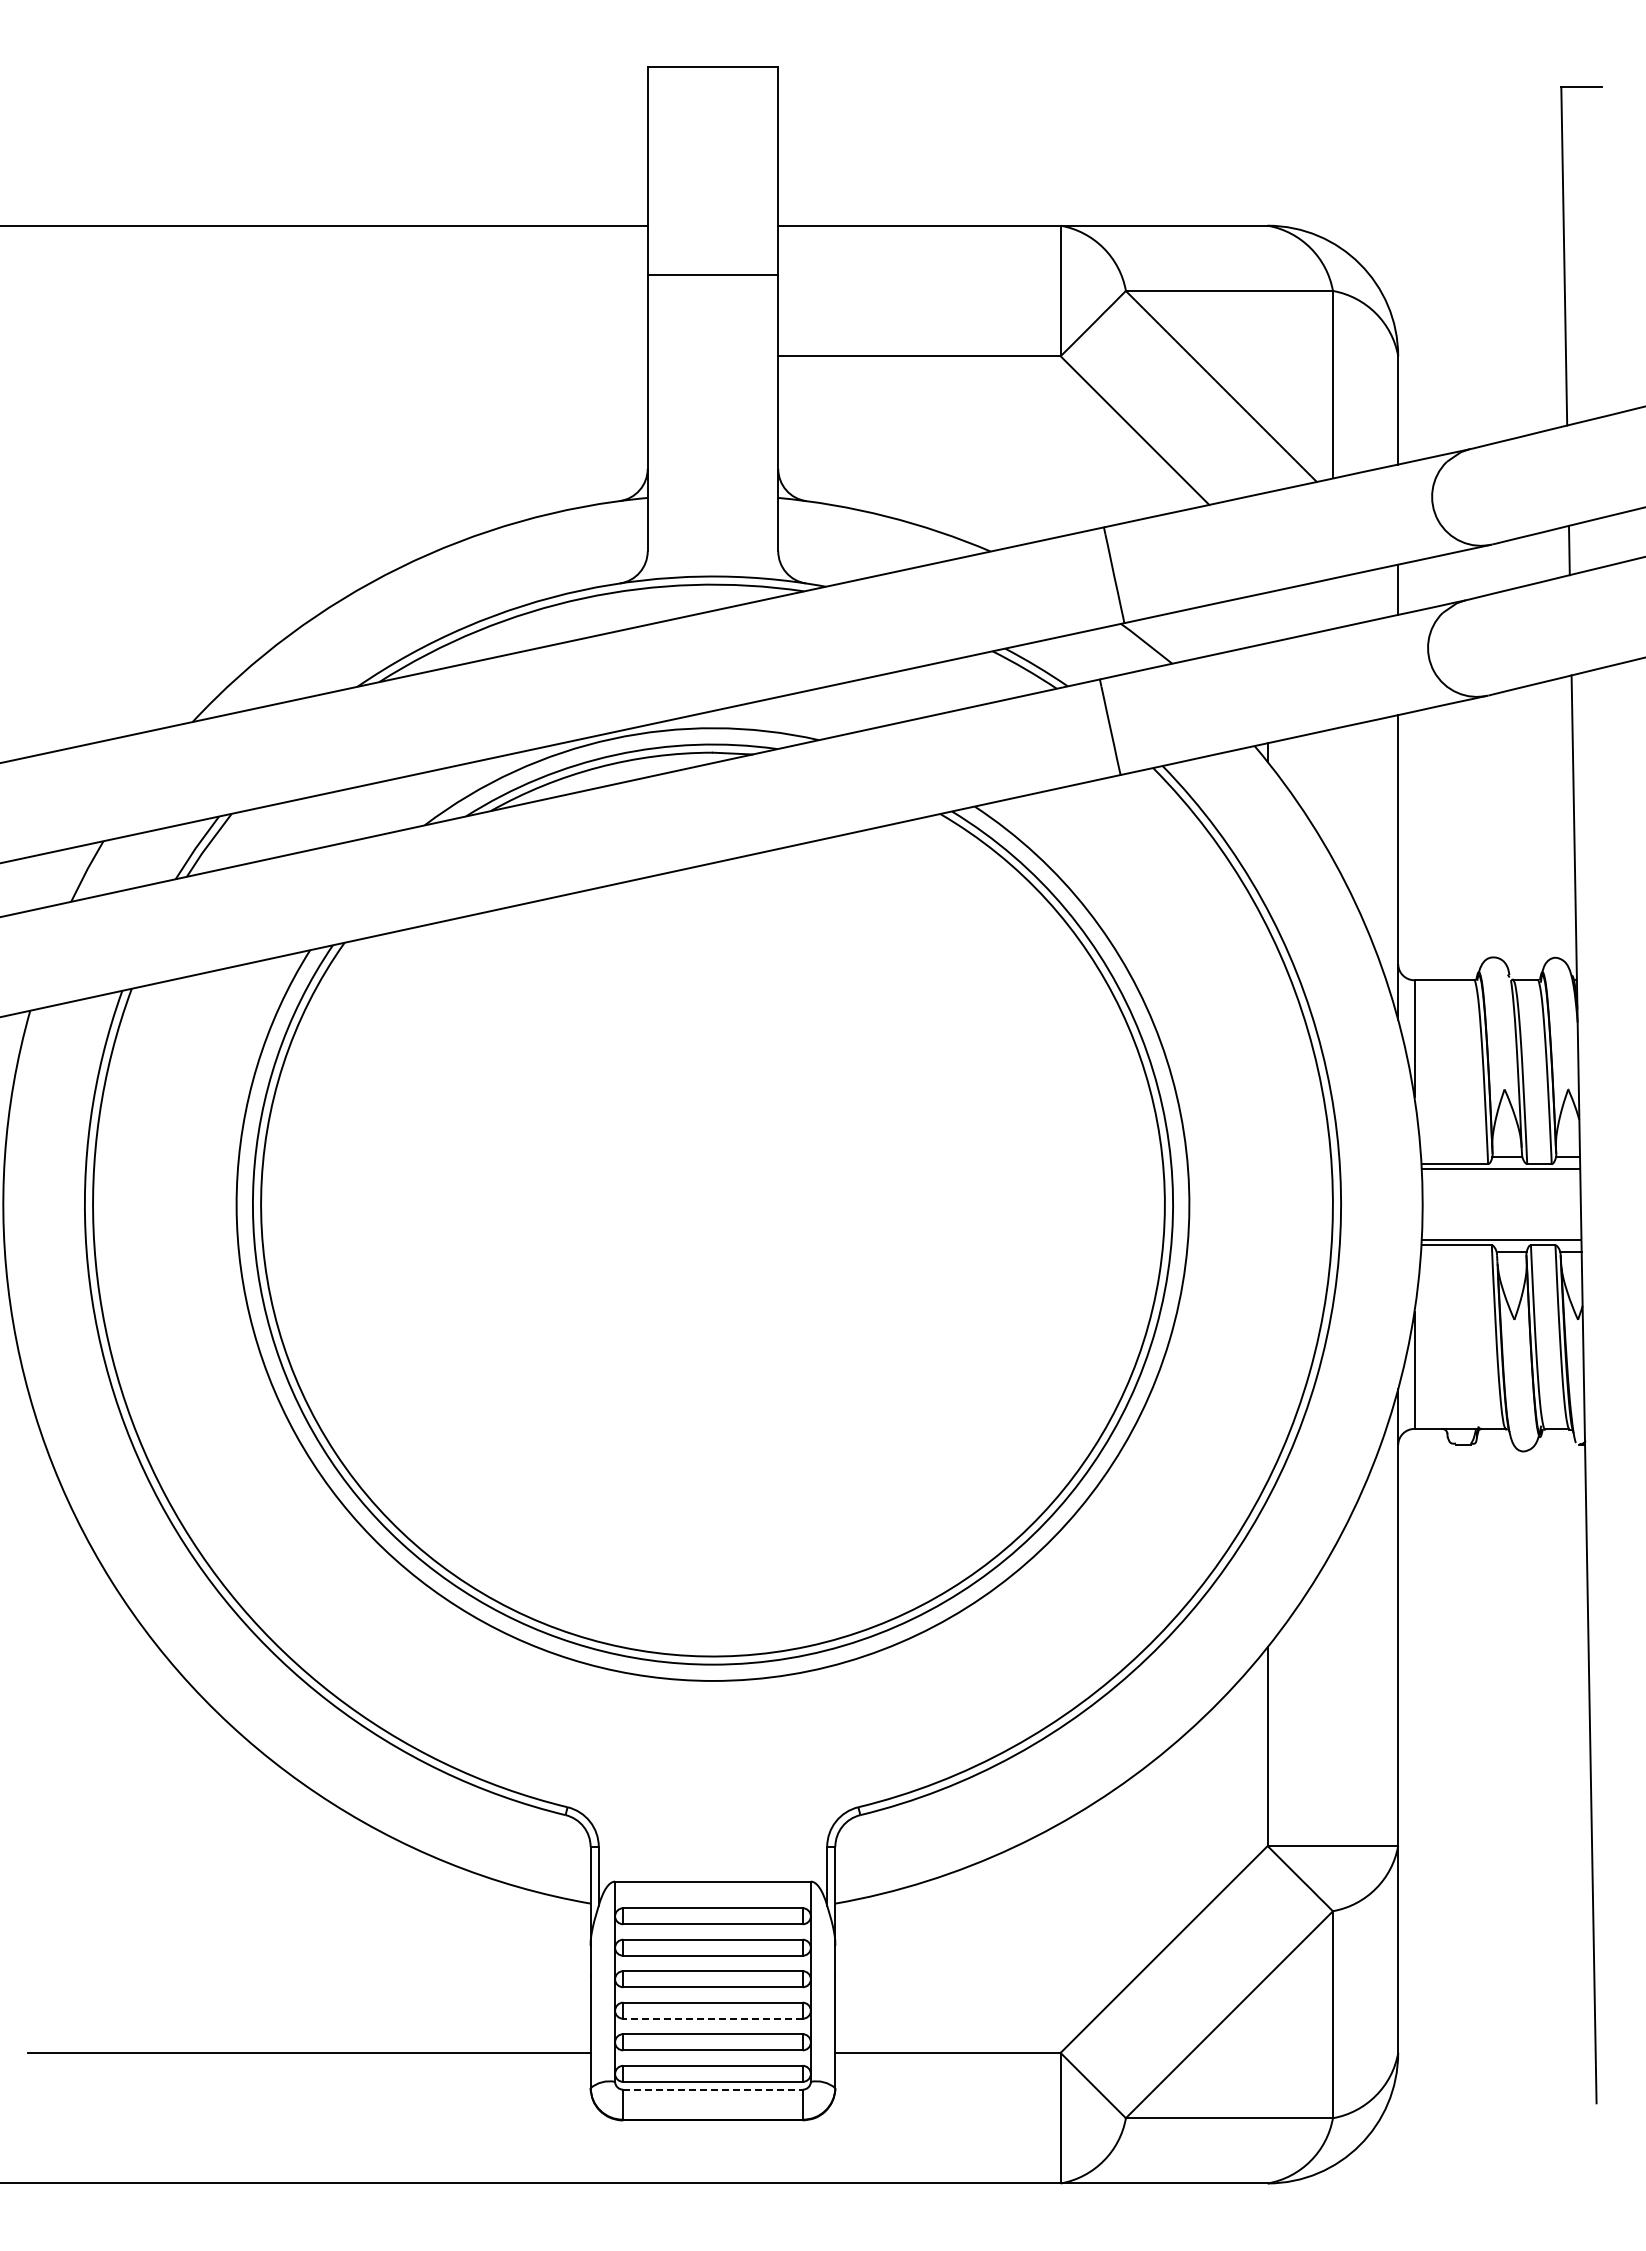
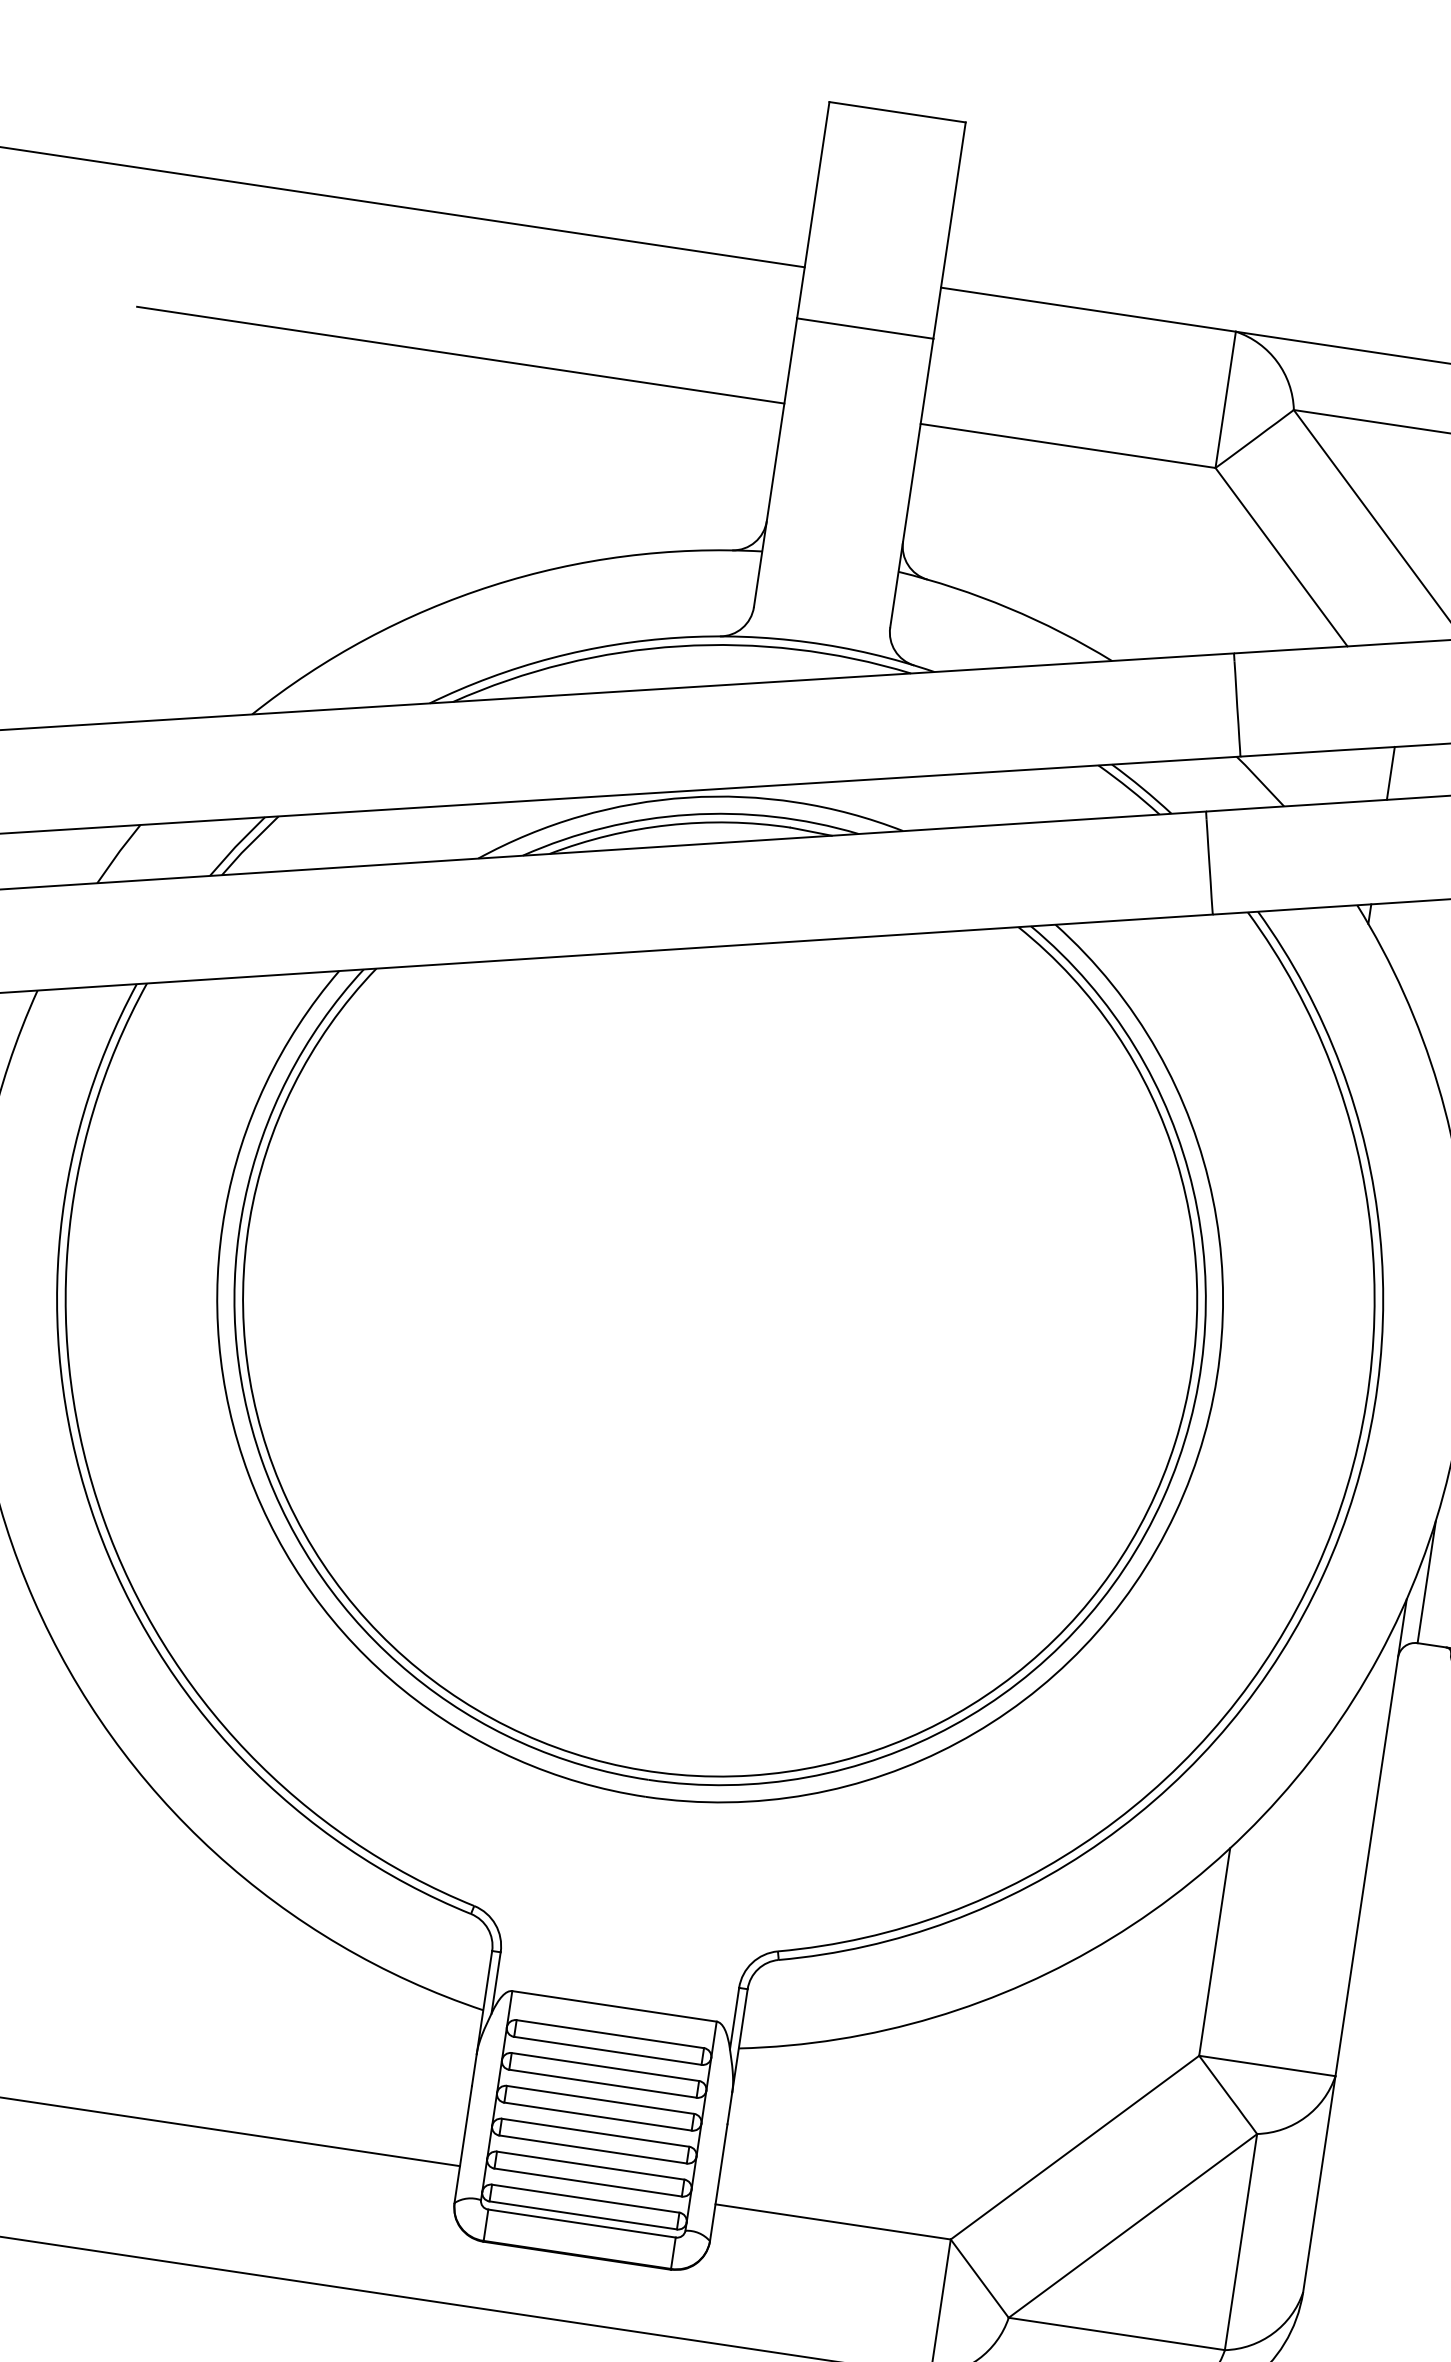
line: (337, 356) -> (460, 355), added
line: (1267, 617) -> (1390, 773), added
line: (712, 2018) -> (592, 2149), dashed -> solid
line: (712, 2089) -> (581, 2223), dashed -> solid

